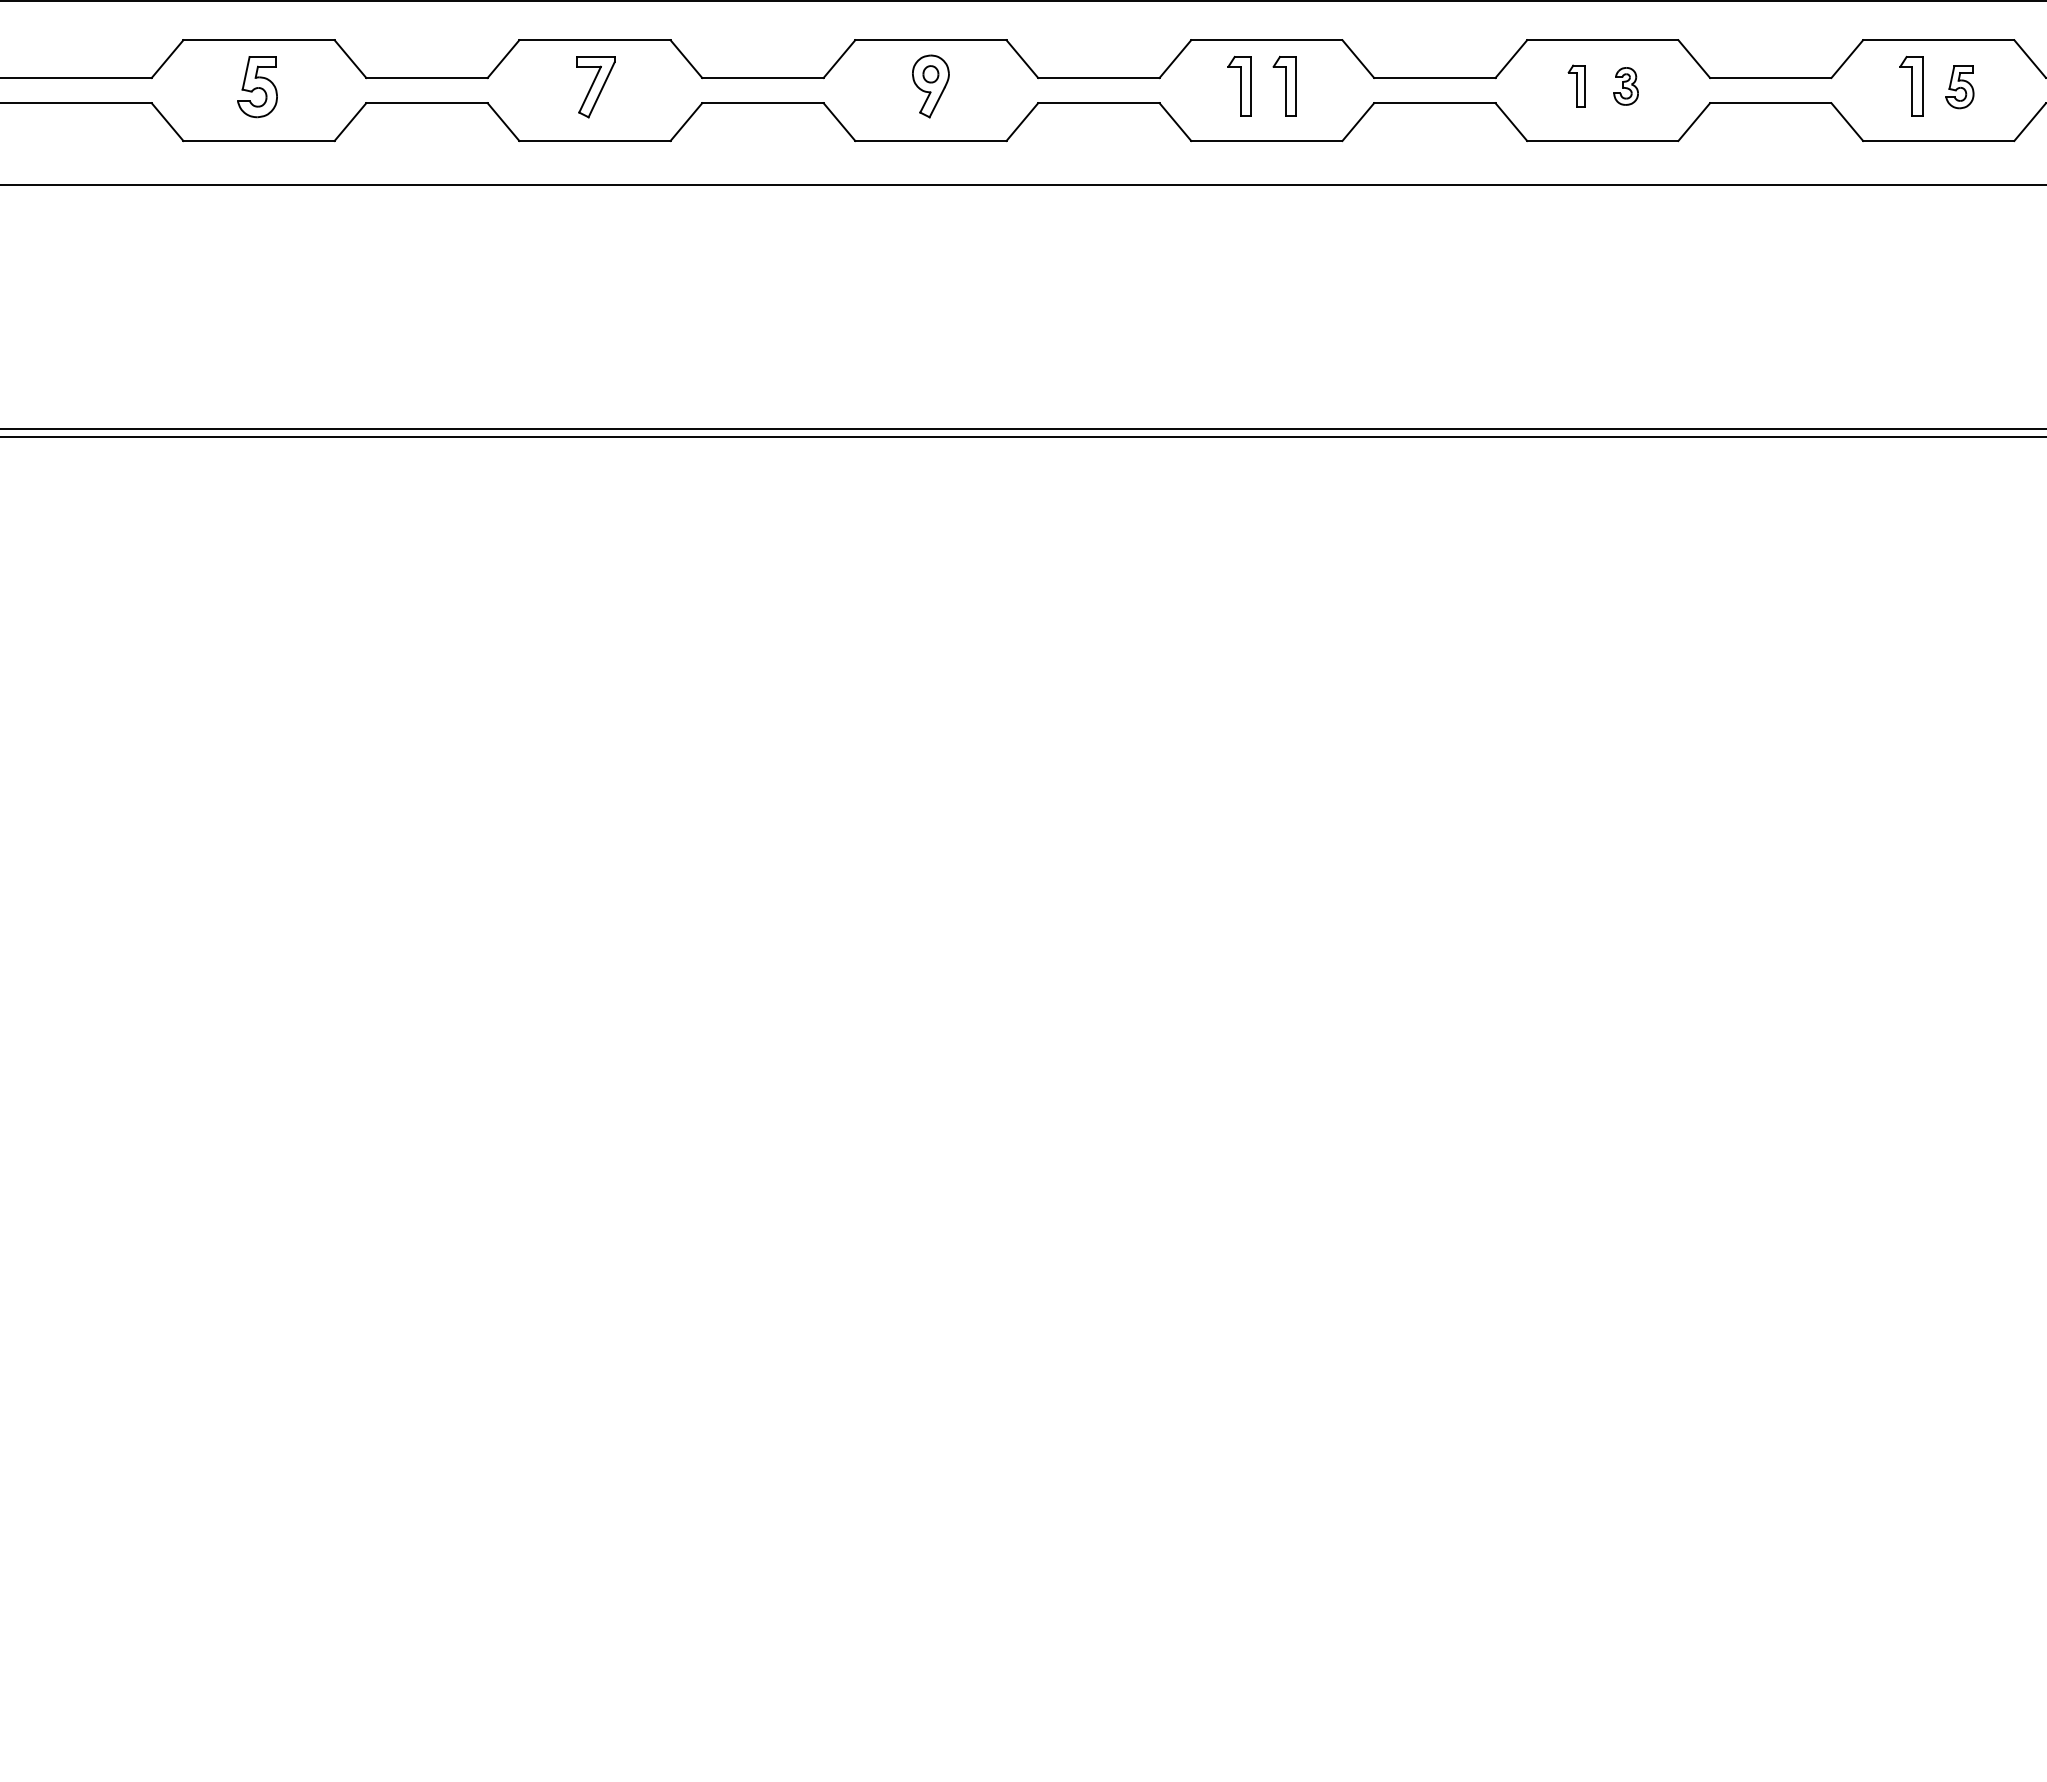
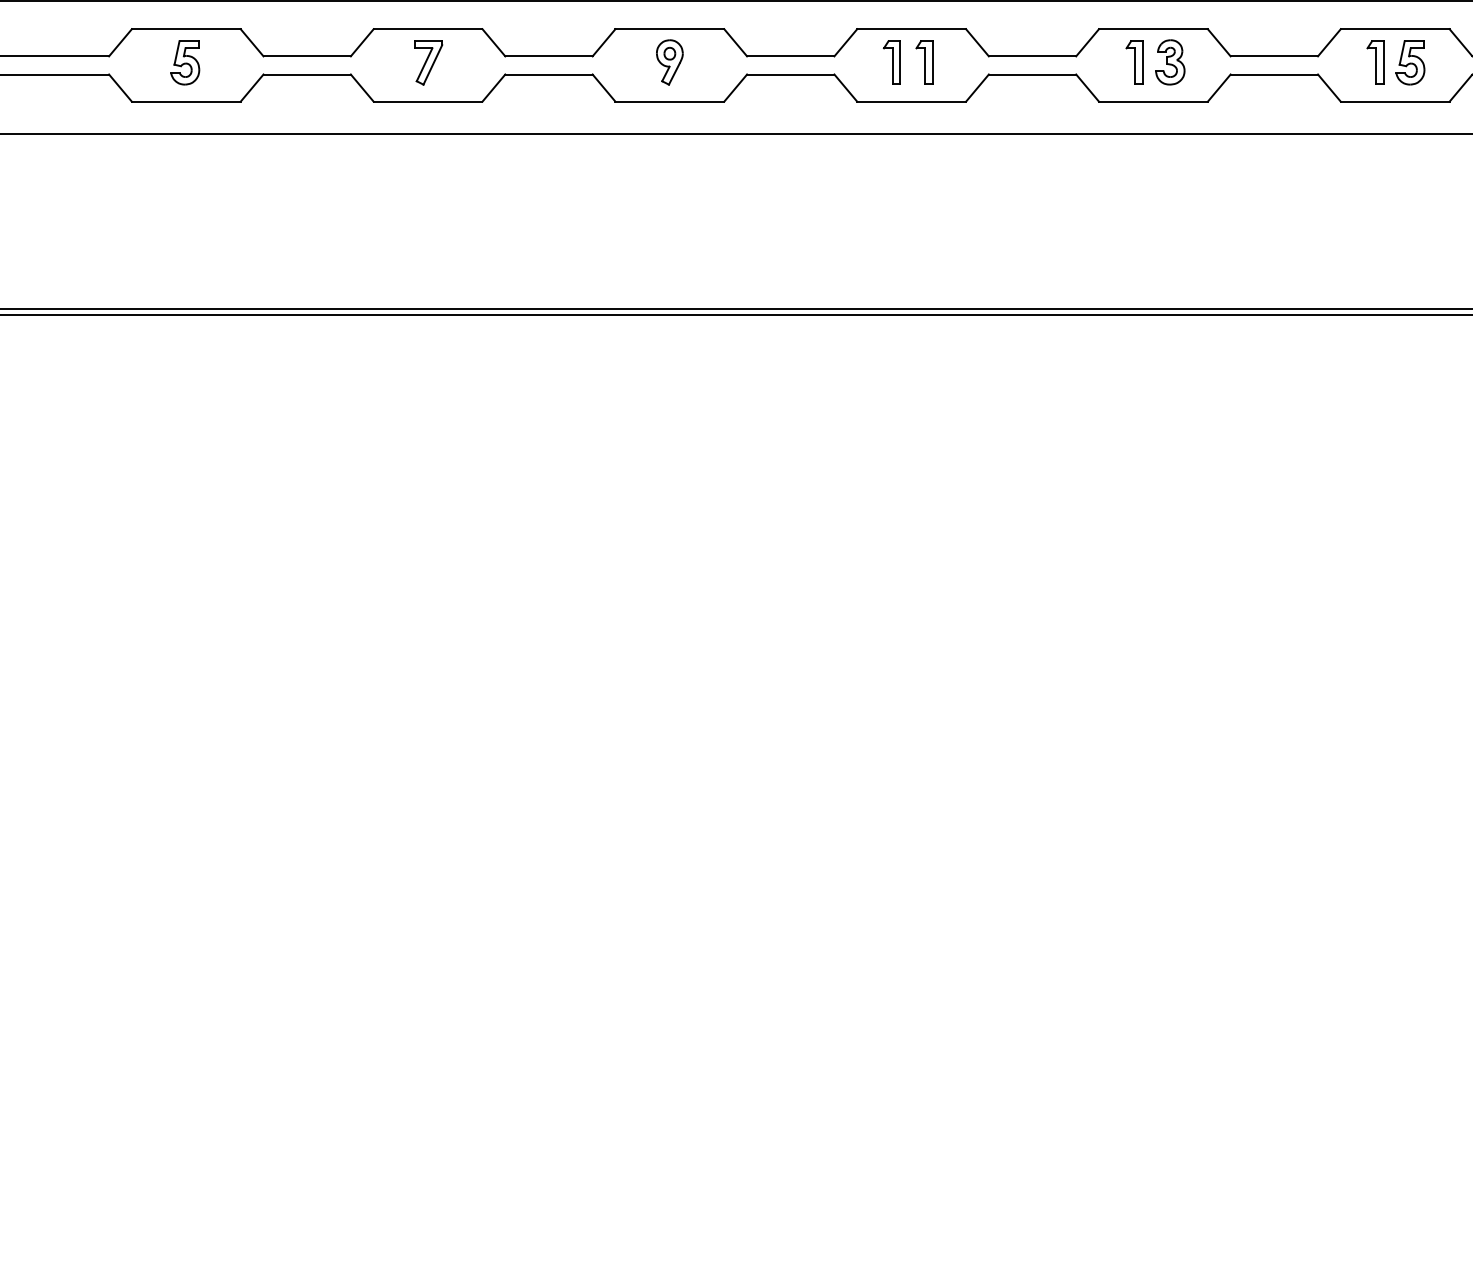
part: (1576, 85) -> (1134, 61), size x1.43
part: (1625, 86) -> (1169, 62), size x1.67
part: (1959, 87) -> (1410, 63), size x1.43

